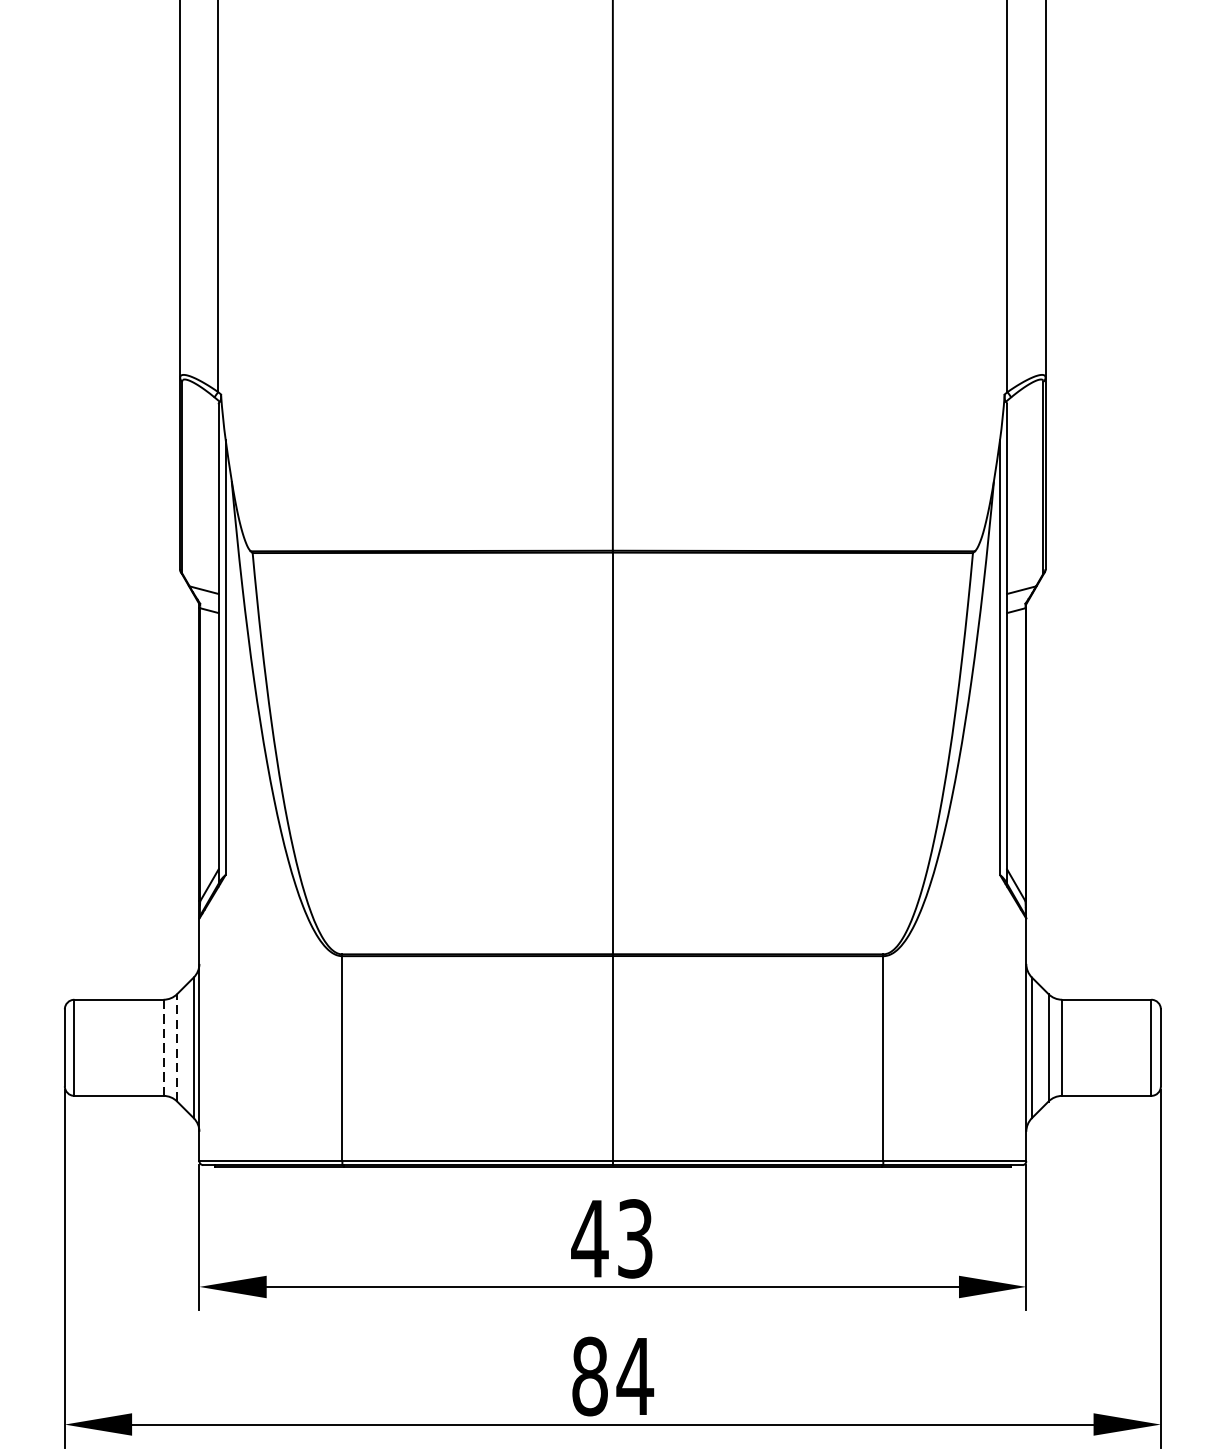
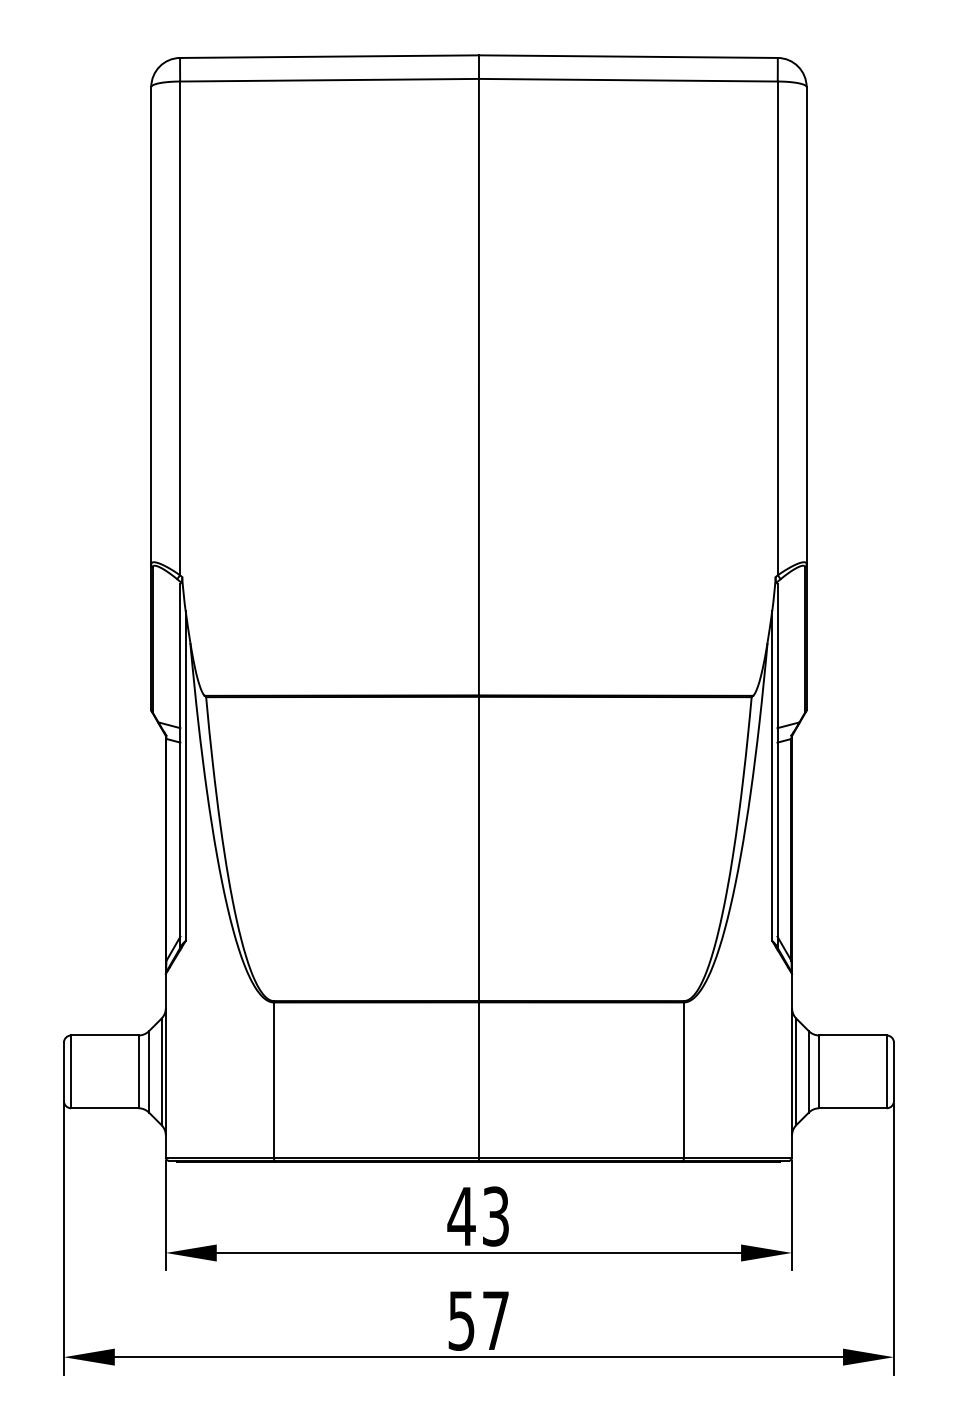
line: (176, 1047) -> (148, 1071), dashed -> solid
line: (163, 1048) -> (138, 1072), dashed -> solid
text: (613, 1376) -> (479, 1320), 84 -> 57

